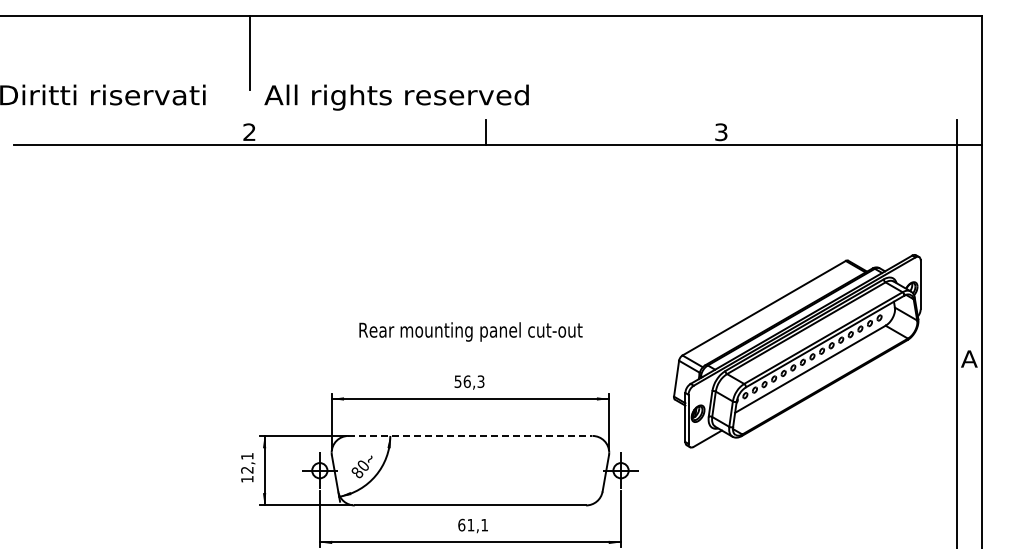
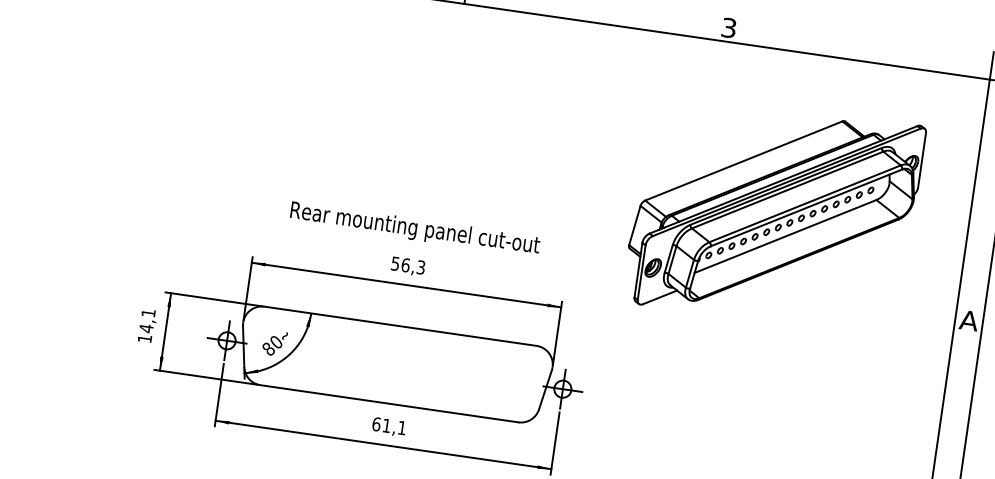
text: (470, 331) -> (414, 228), moved
part: (797, 351) -> (774, 214), moved
line: (470, 435) -> (400, 325), dashed -> solid
text: (247, 469) -> (146, 327), 12,1 -> 14,1

